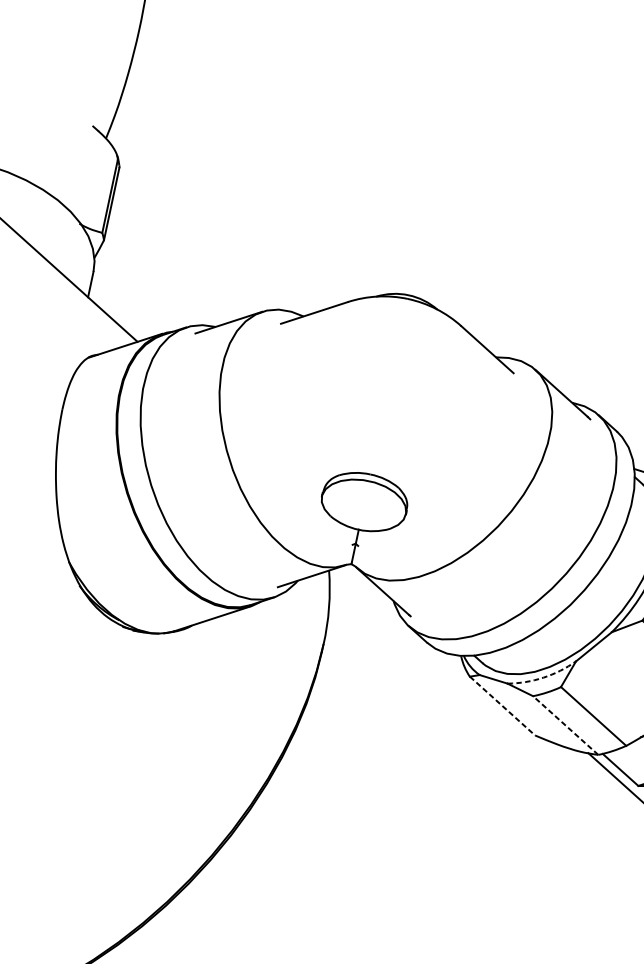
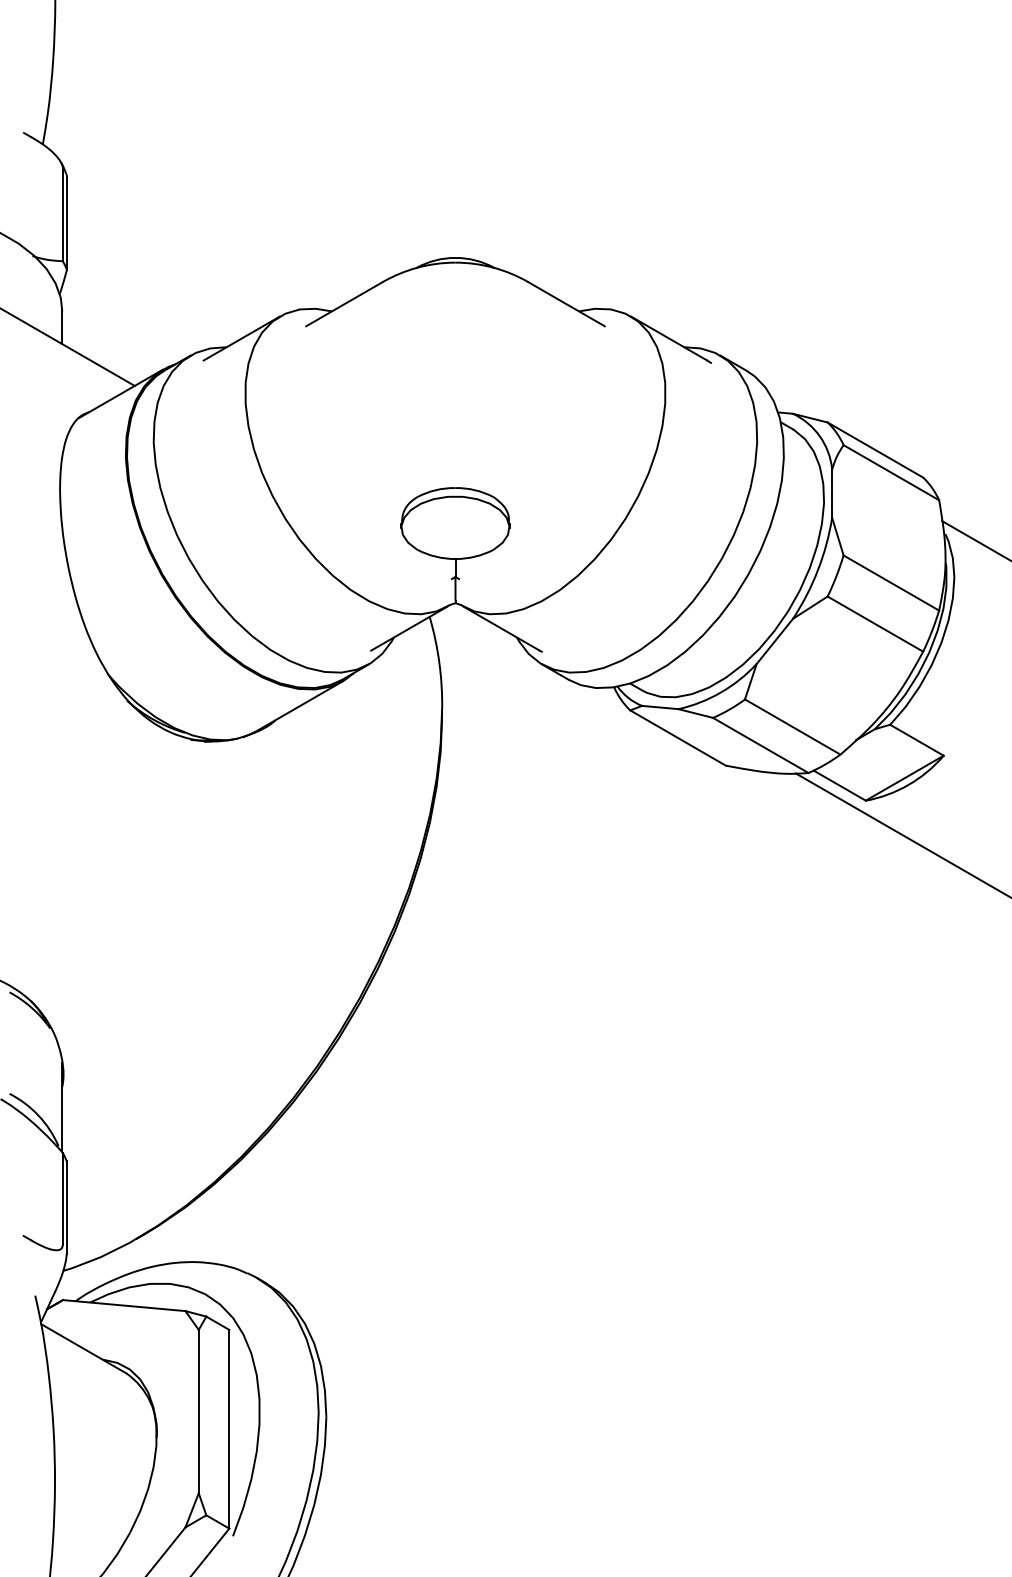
arc: (543, 677) -> (720, 692), dashed -> solid
line: (502, 706) -> (678, 738), dashed -> solid
line: (565, 725) -> (760, 745), dashed -> solid

